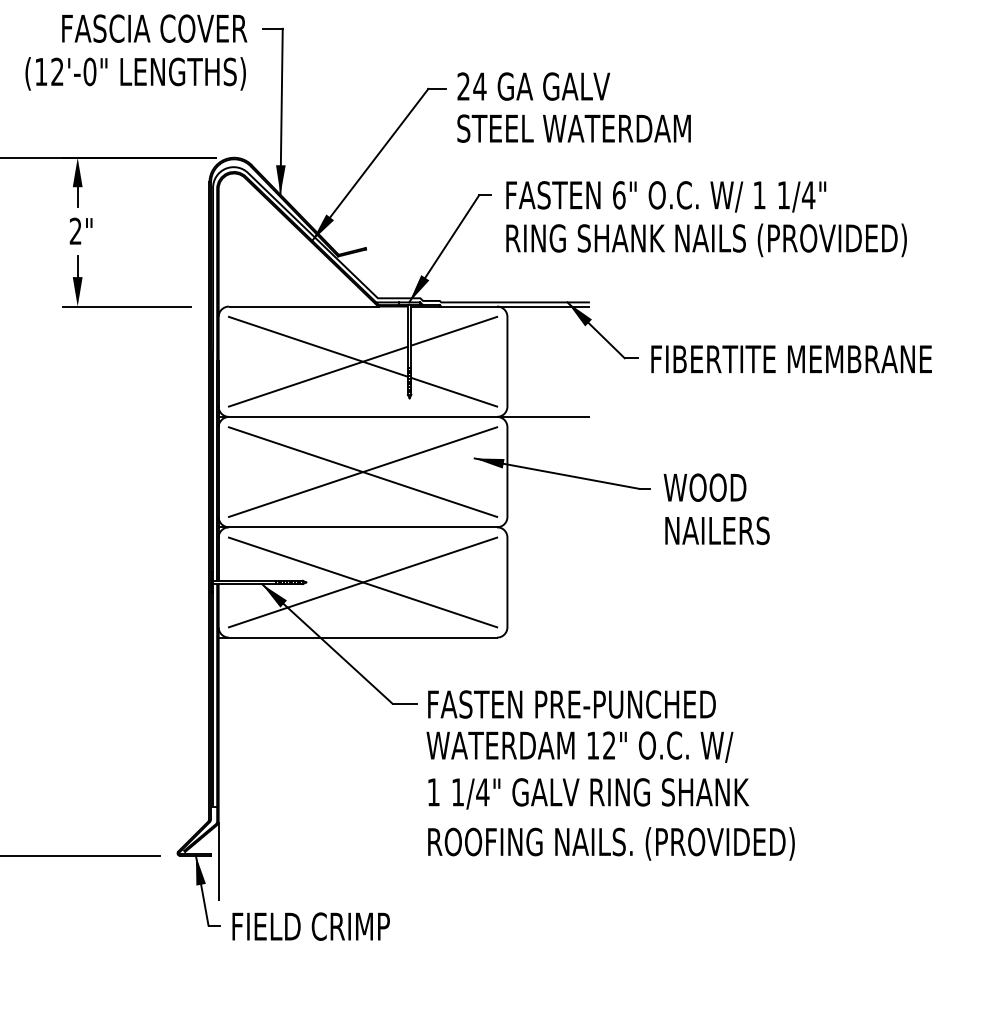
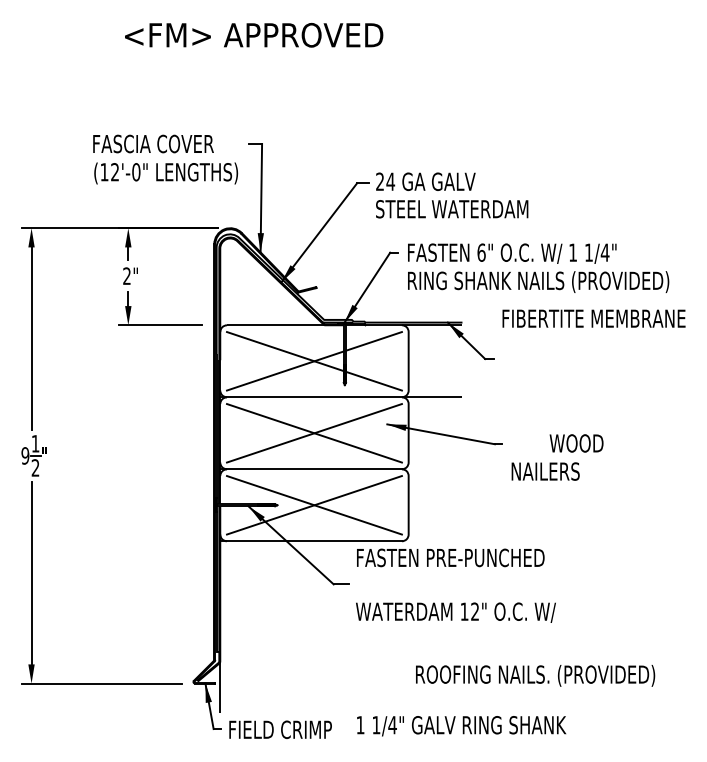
text: (154, 27) -> (153, 143), moved
text: (790, 358) -> (593, 318), moved
text: (704, 487) -> (576, 443), moved
text: (571, 703) -> (450, 557), moved
text: (588, 794) -> (461, 726), moved
text: (611, 843) -> (535, 675), moved

